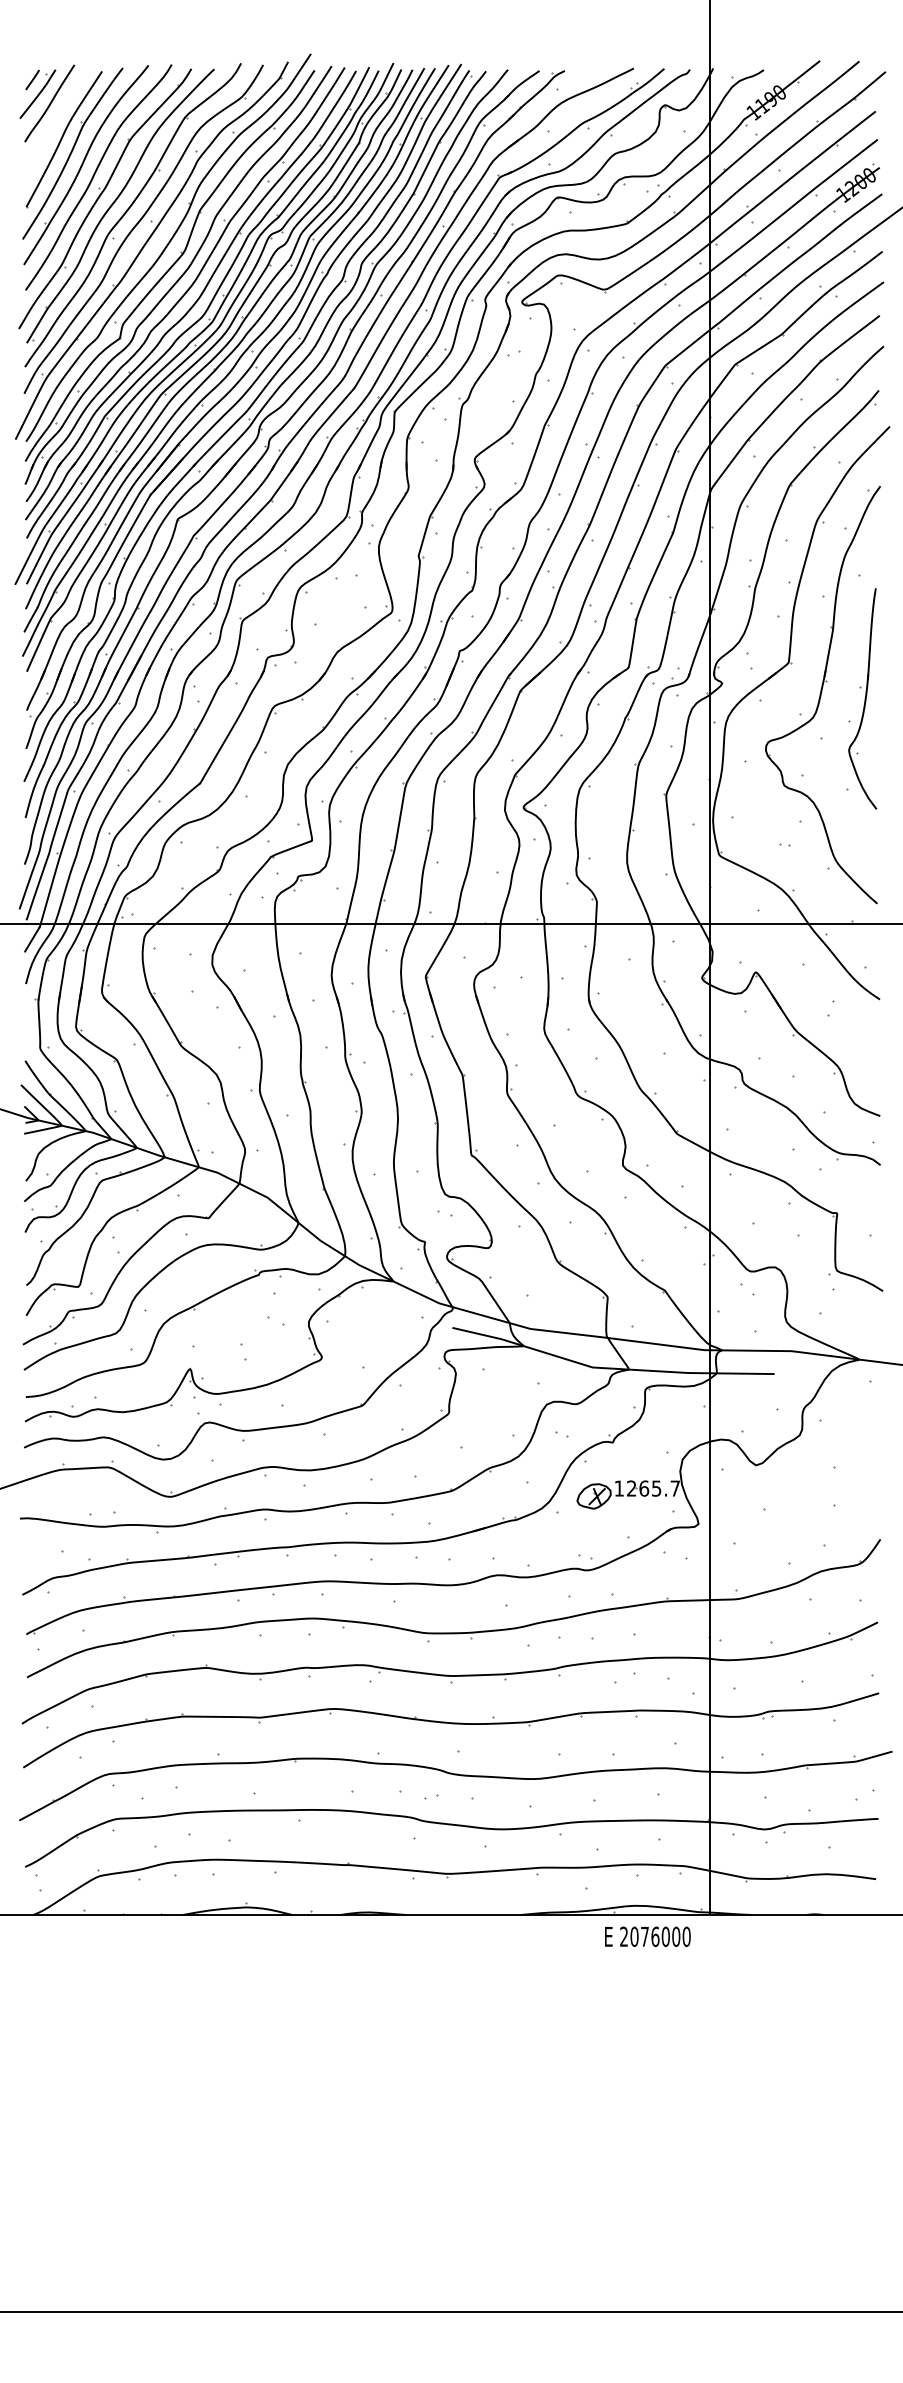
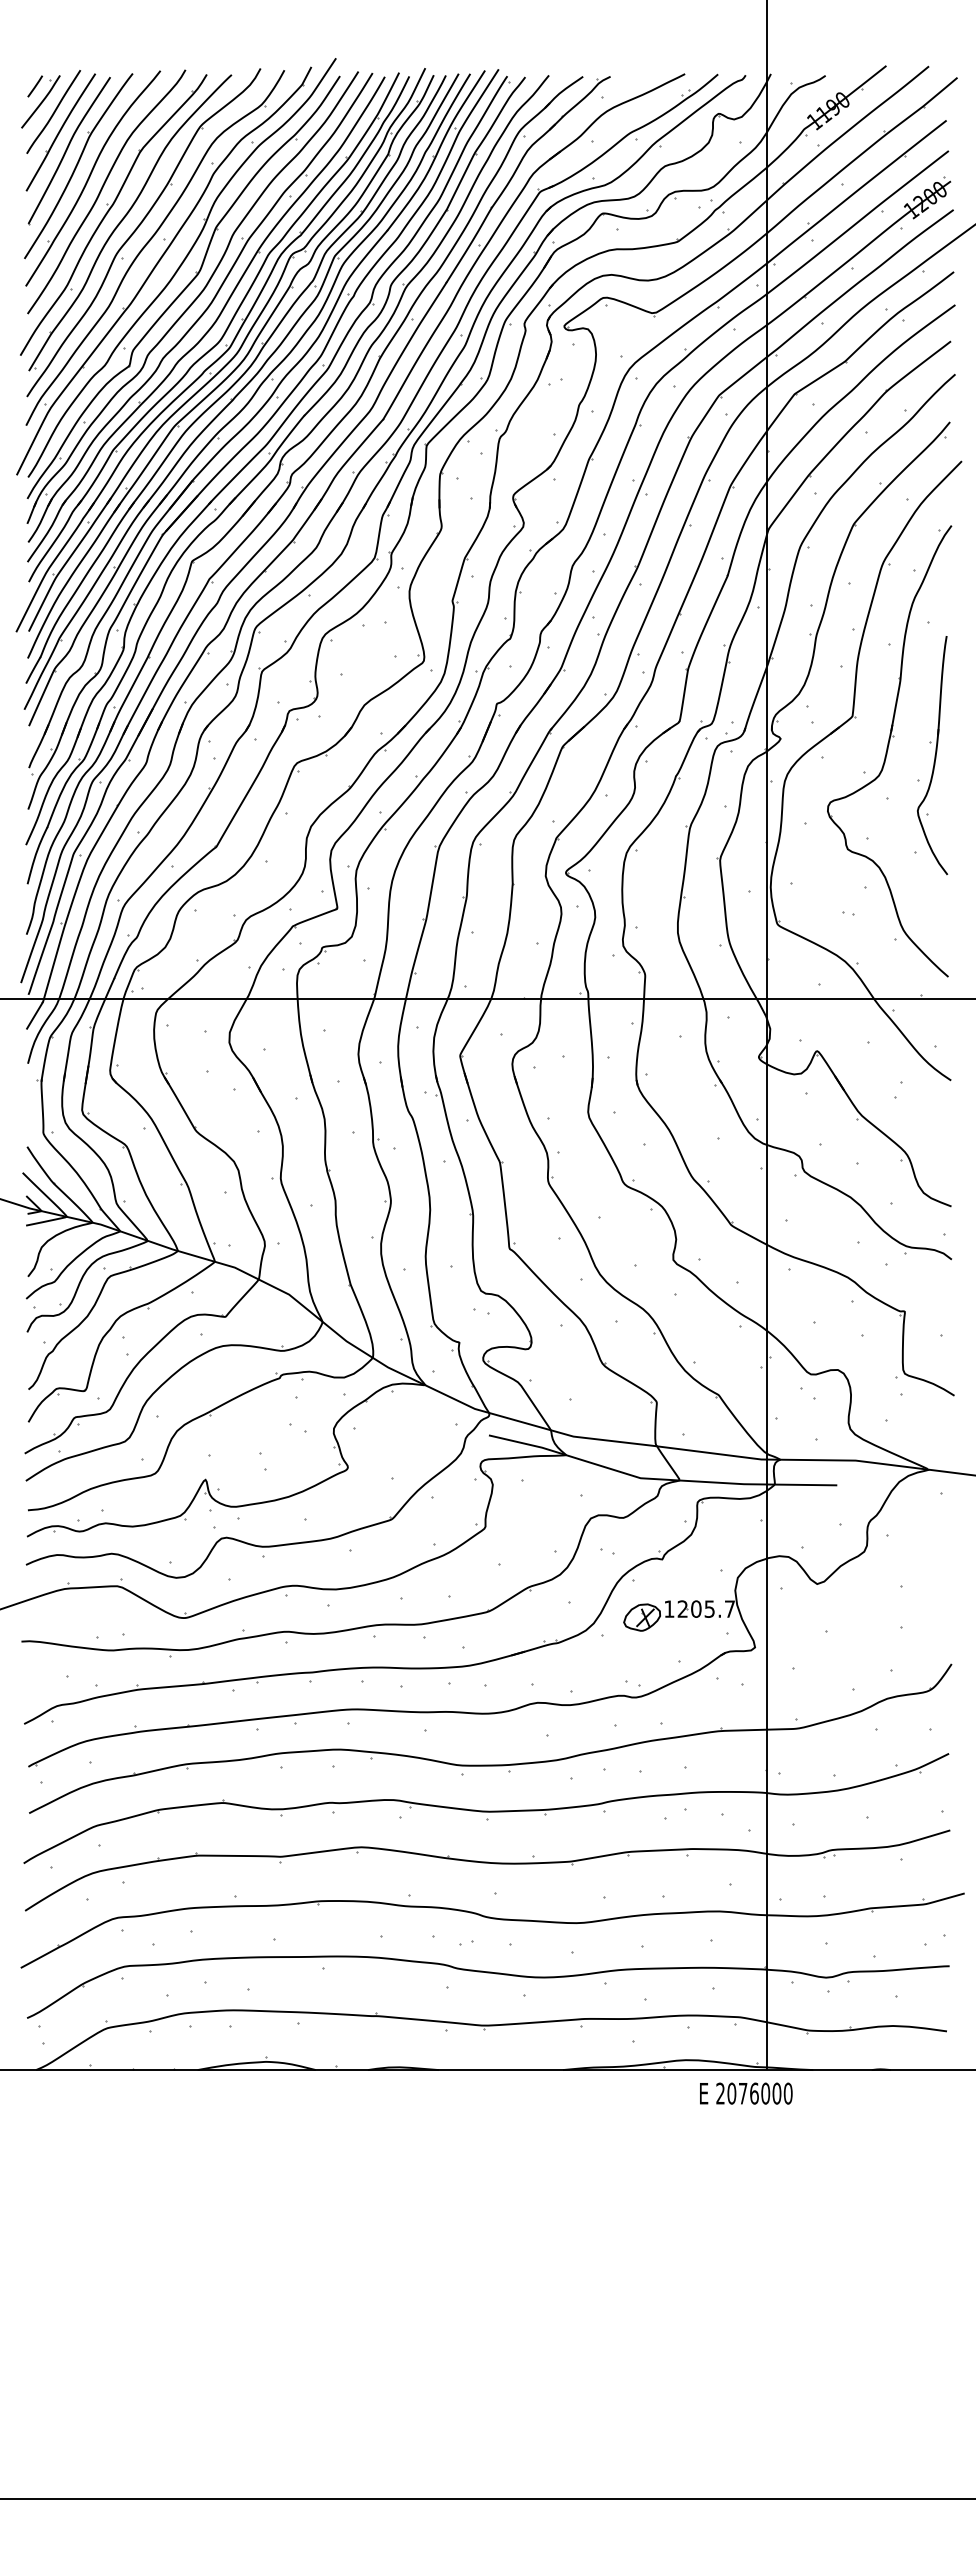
part: (56, 122) -> (60, 132), added
text: (644, 1487) -> (696, 1608), 1265.7 -> 1205.7
text: (648, 1936) -> (746, 2093), moved

